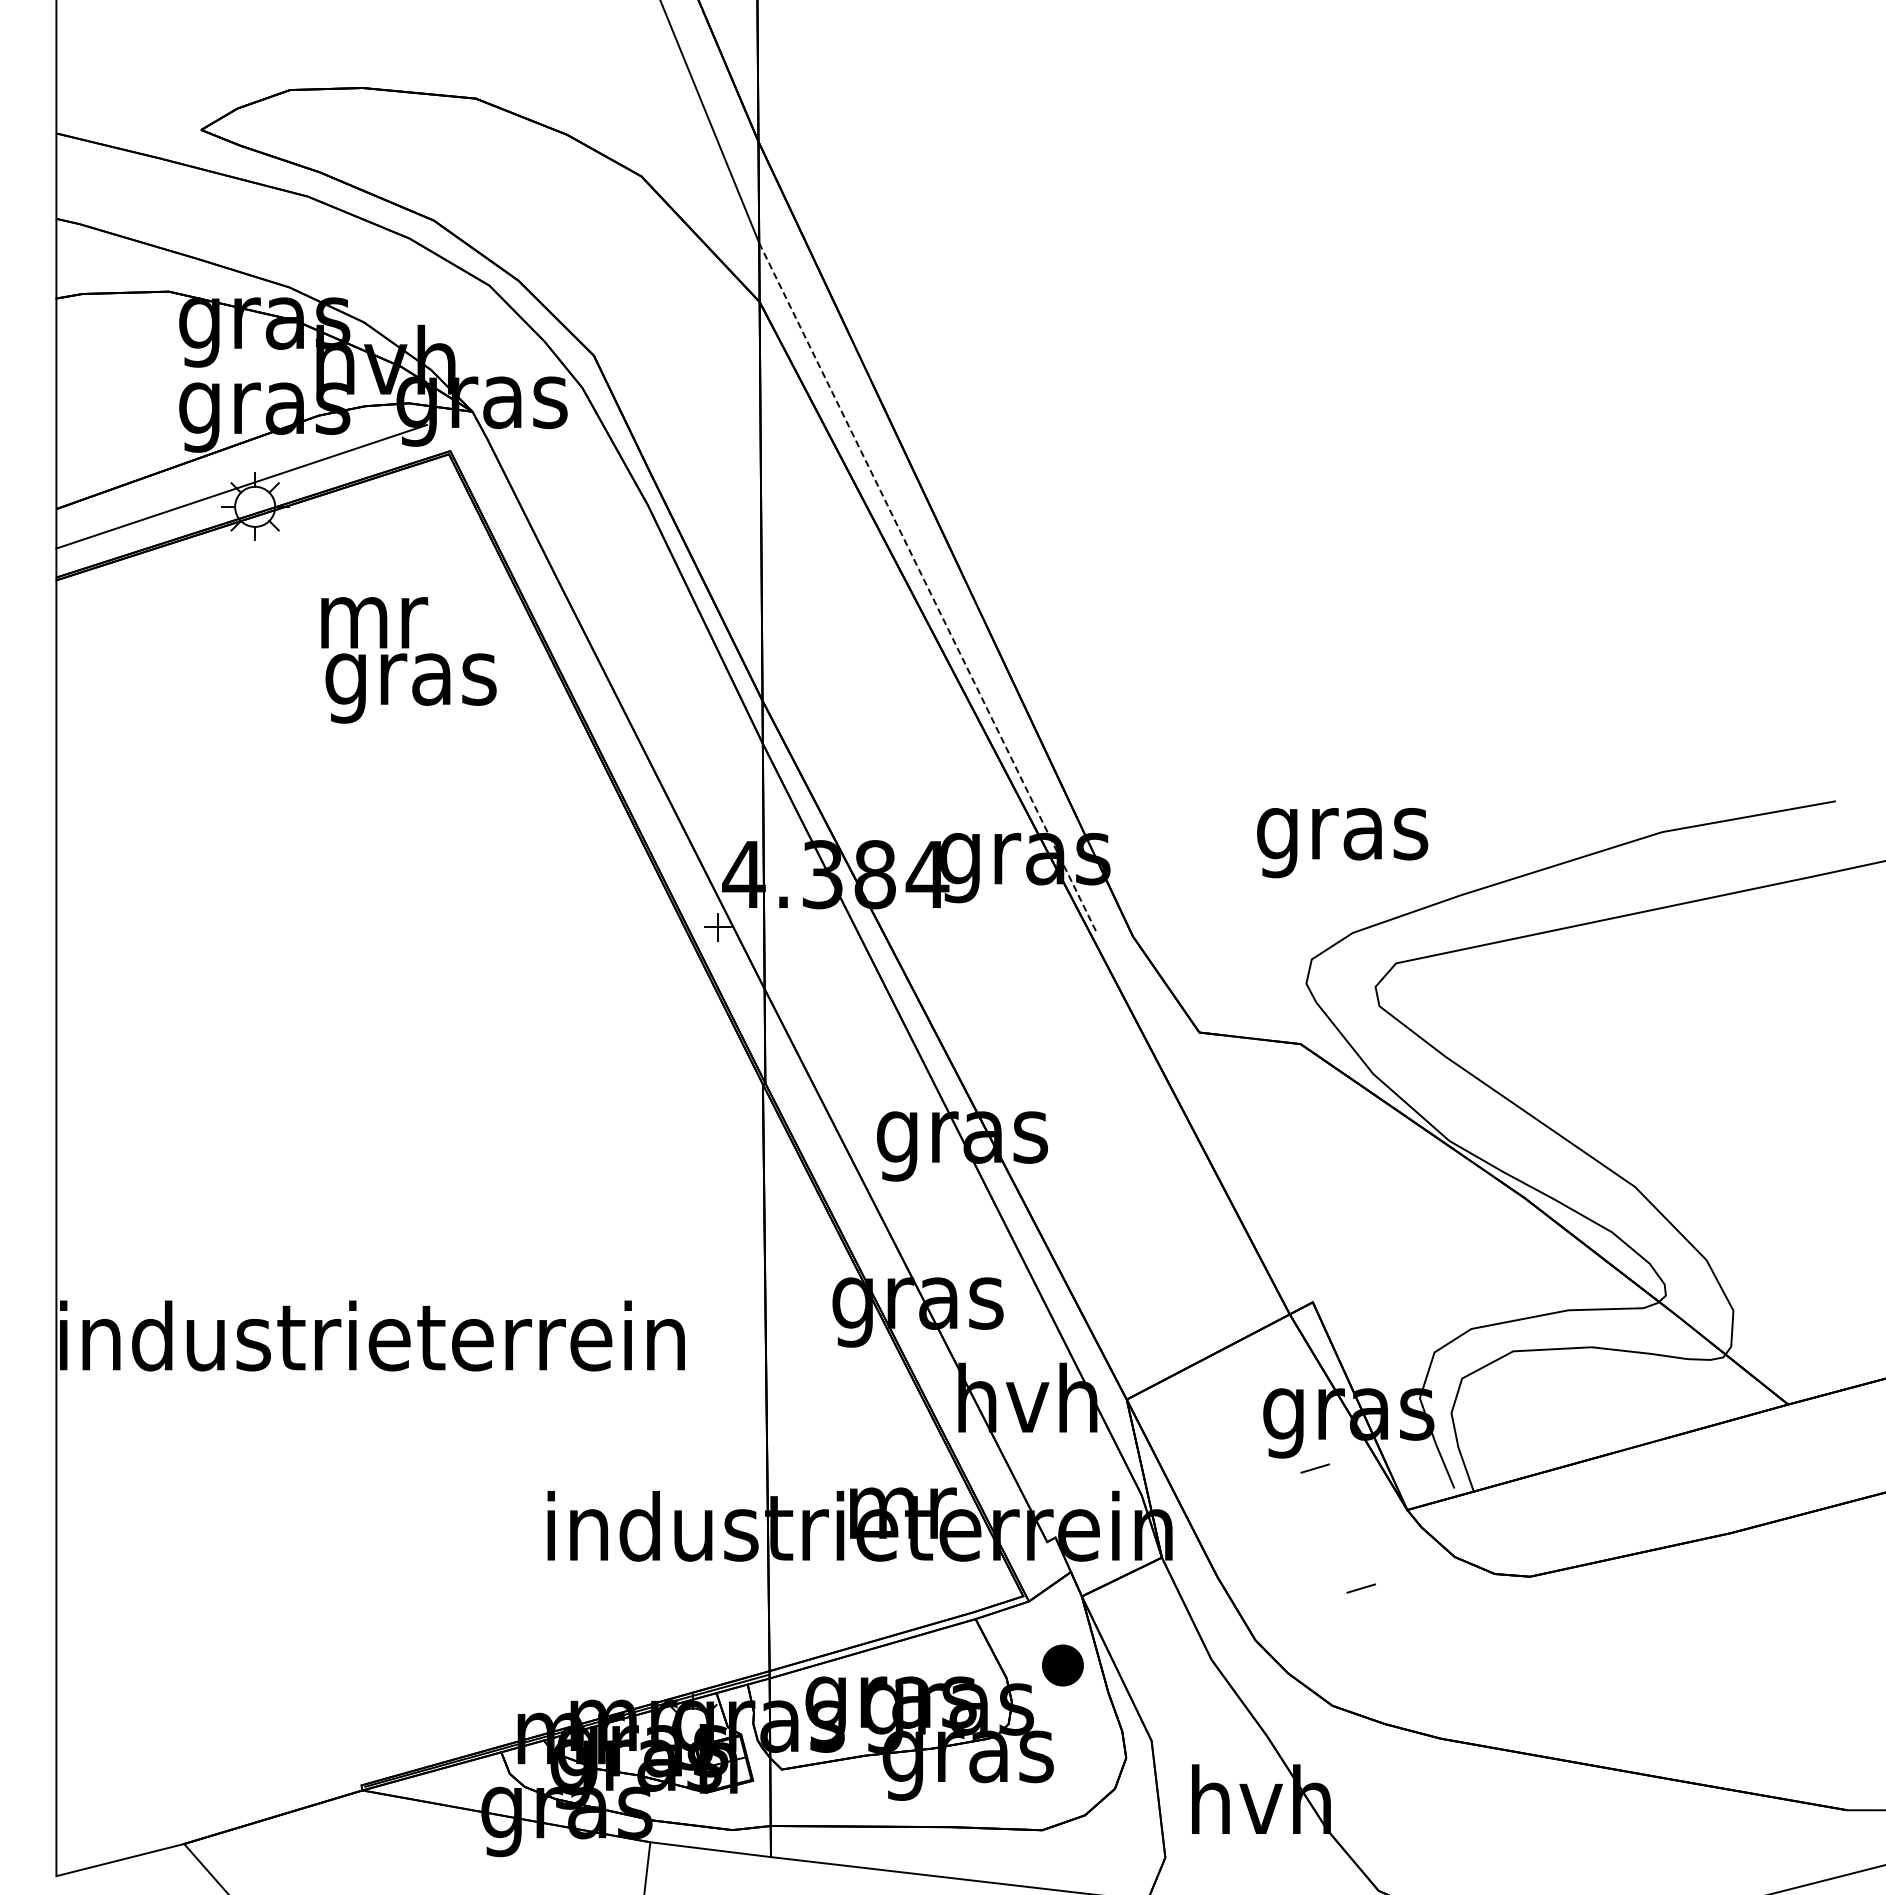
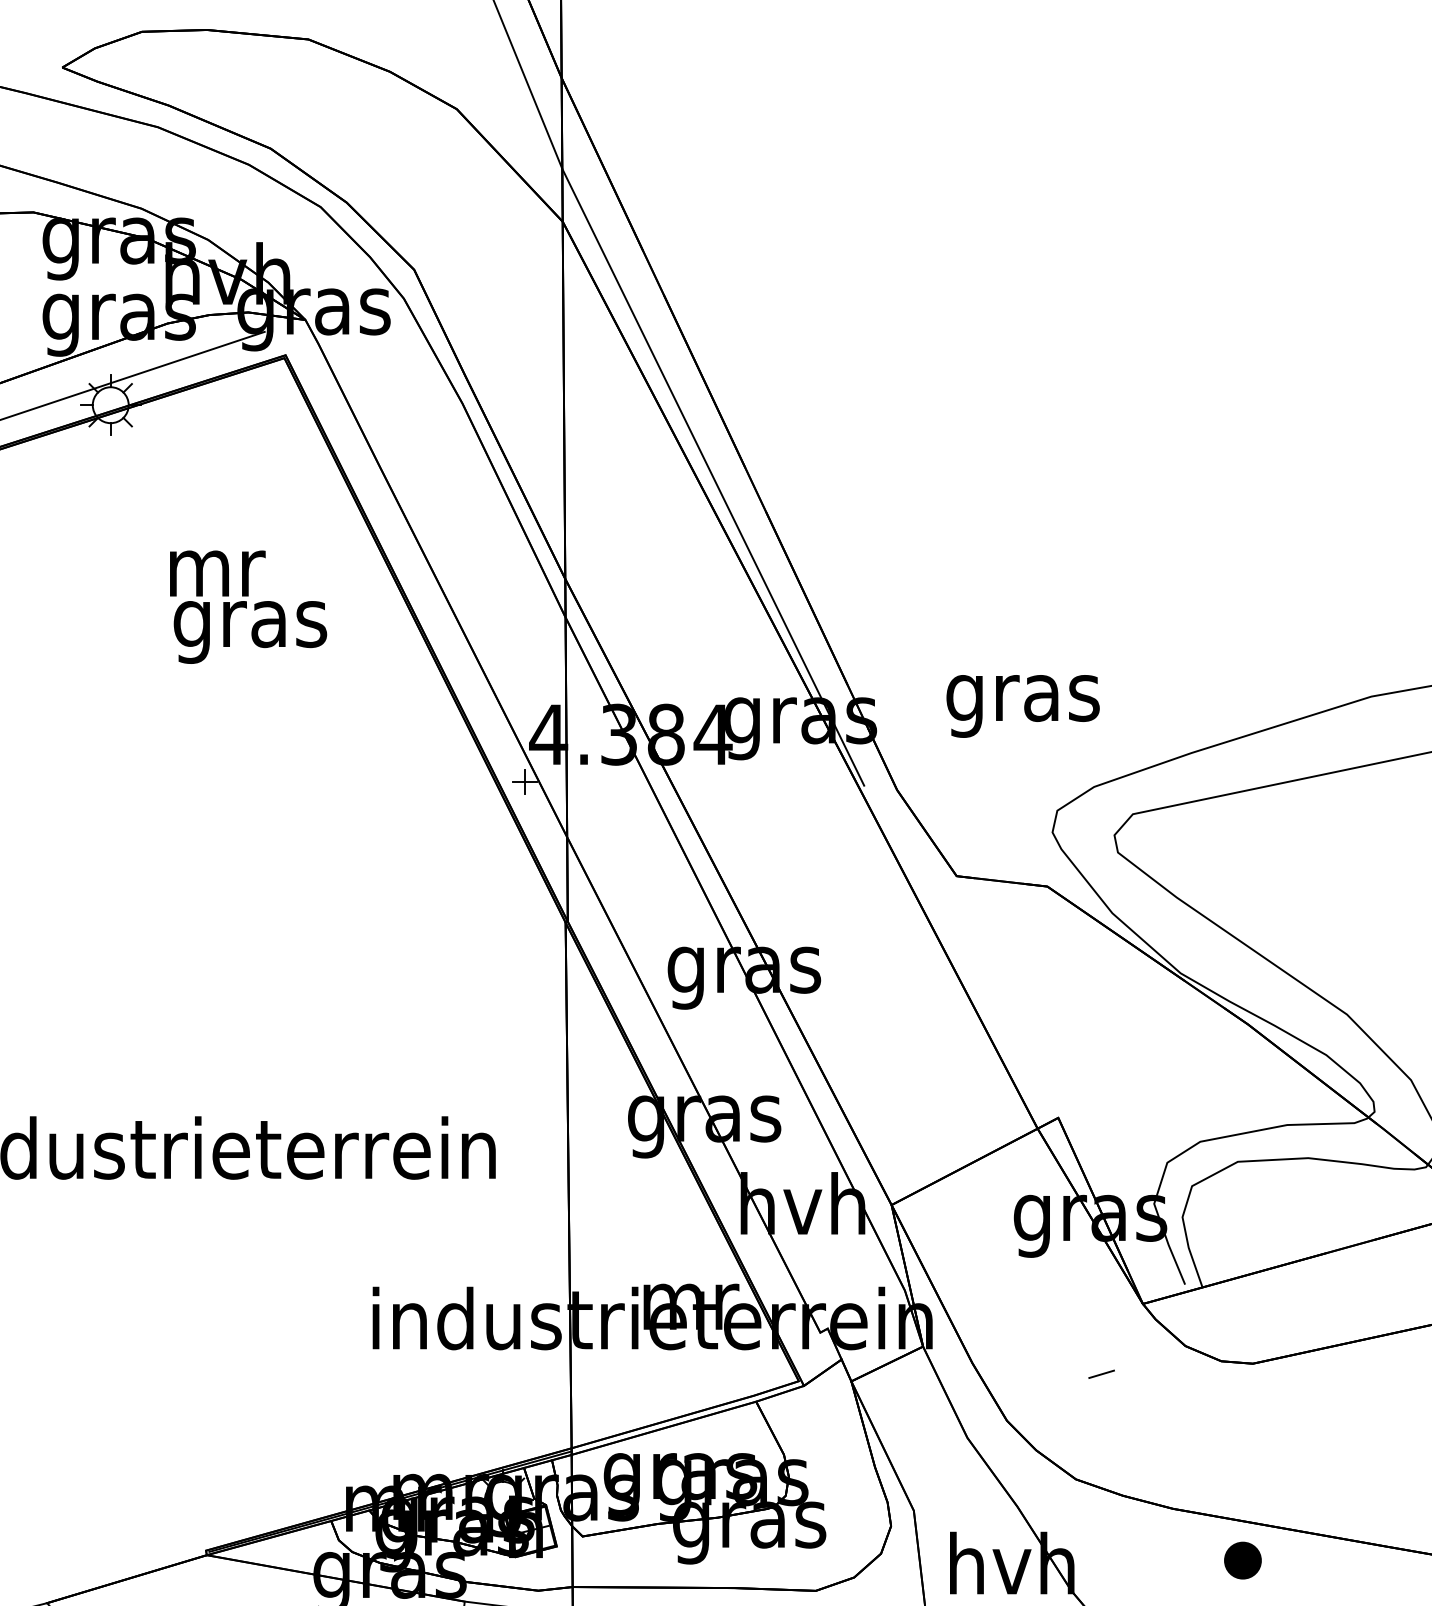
line: (927, 587) -> (713, 477), dashed -> solid
text: (408, 660) -> (248, 607), moved
text: (1342, 843) -> (1023, 706), moved
line: (1314, 1468) -> (1059, 1266), removed
part: (1062, 1665) -> (1242, 1560), moved

